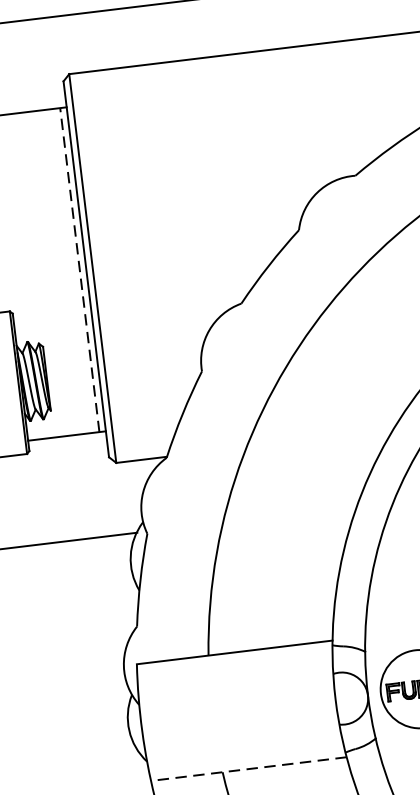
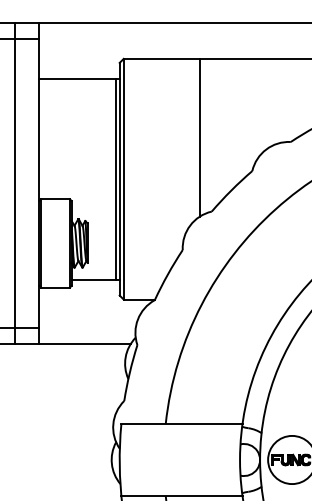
line: (207, 186) -> (199, 137), added
line: (79, 268) -> (115, 178), dashed -> solid
line: (248, 769) -> (181, 496), dashed -> solid

